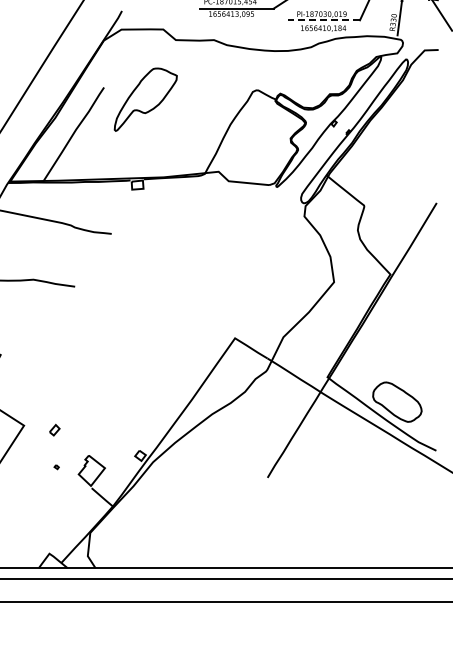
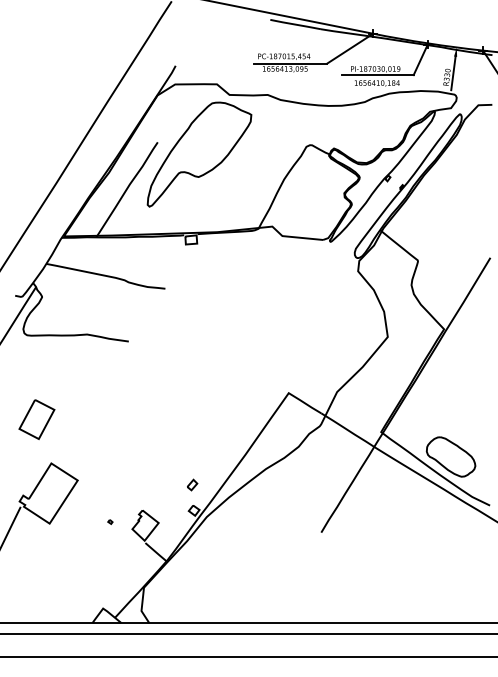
line: (323, 20) -> (377, 75), dashed -> solid
part: (145, 99) -> (199, 154), size x1.67
part: (54, 429) -> (192, 484), moved

